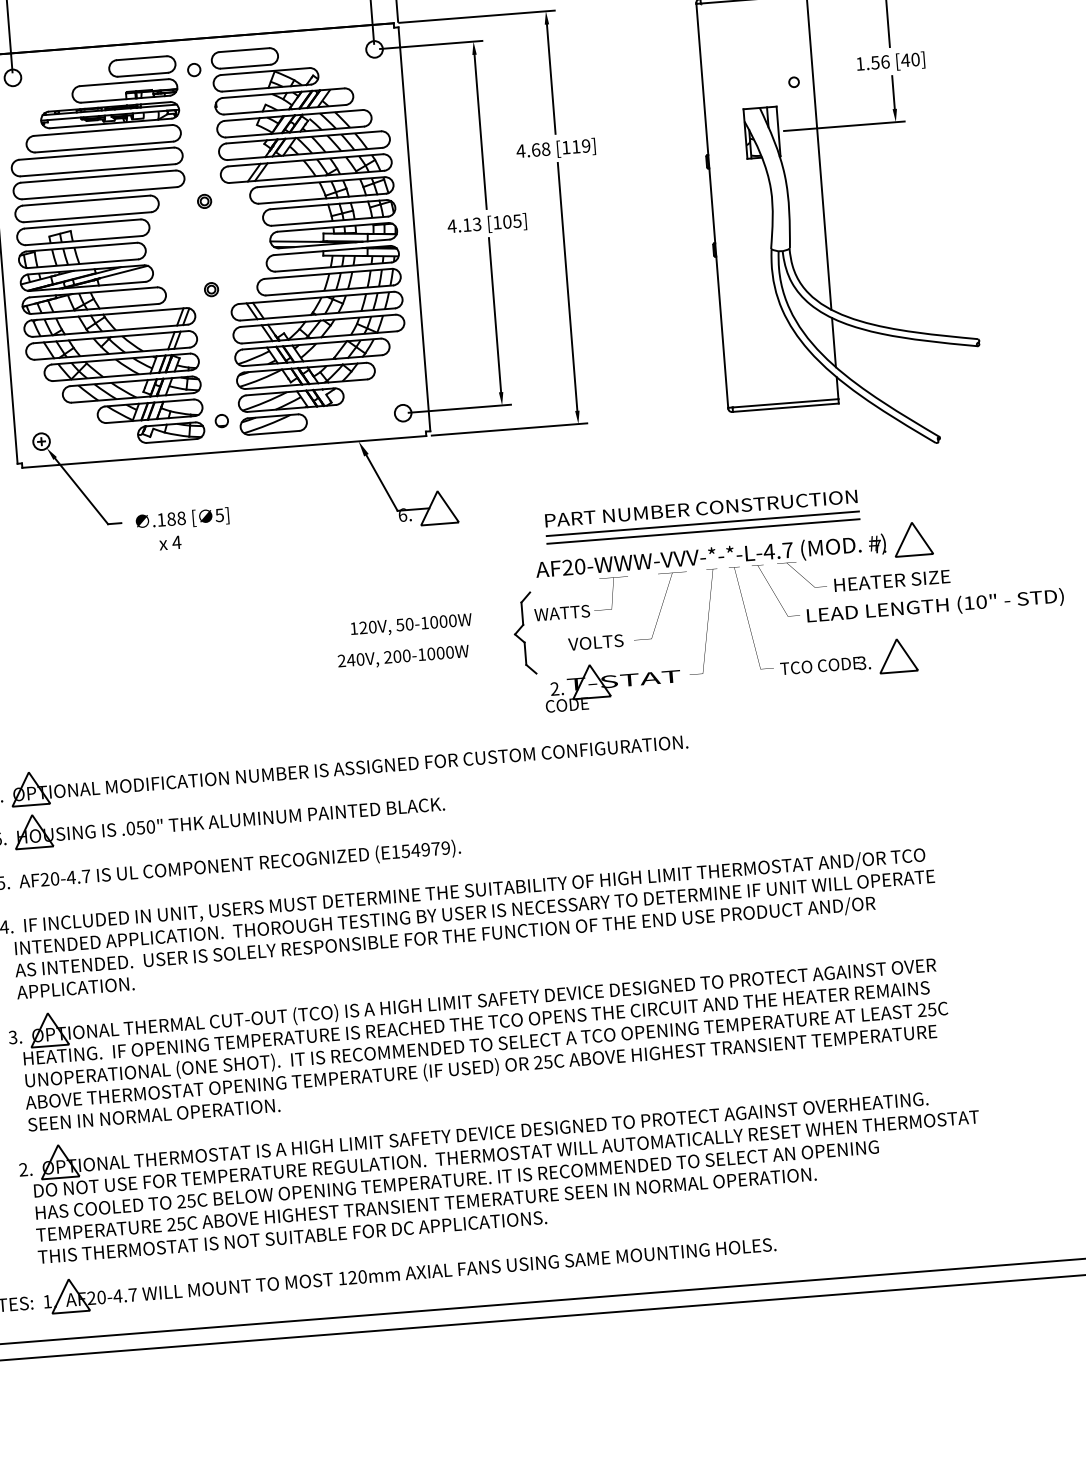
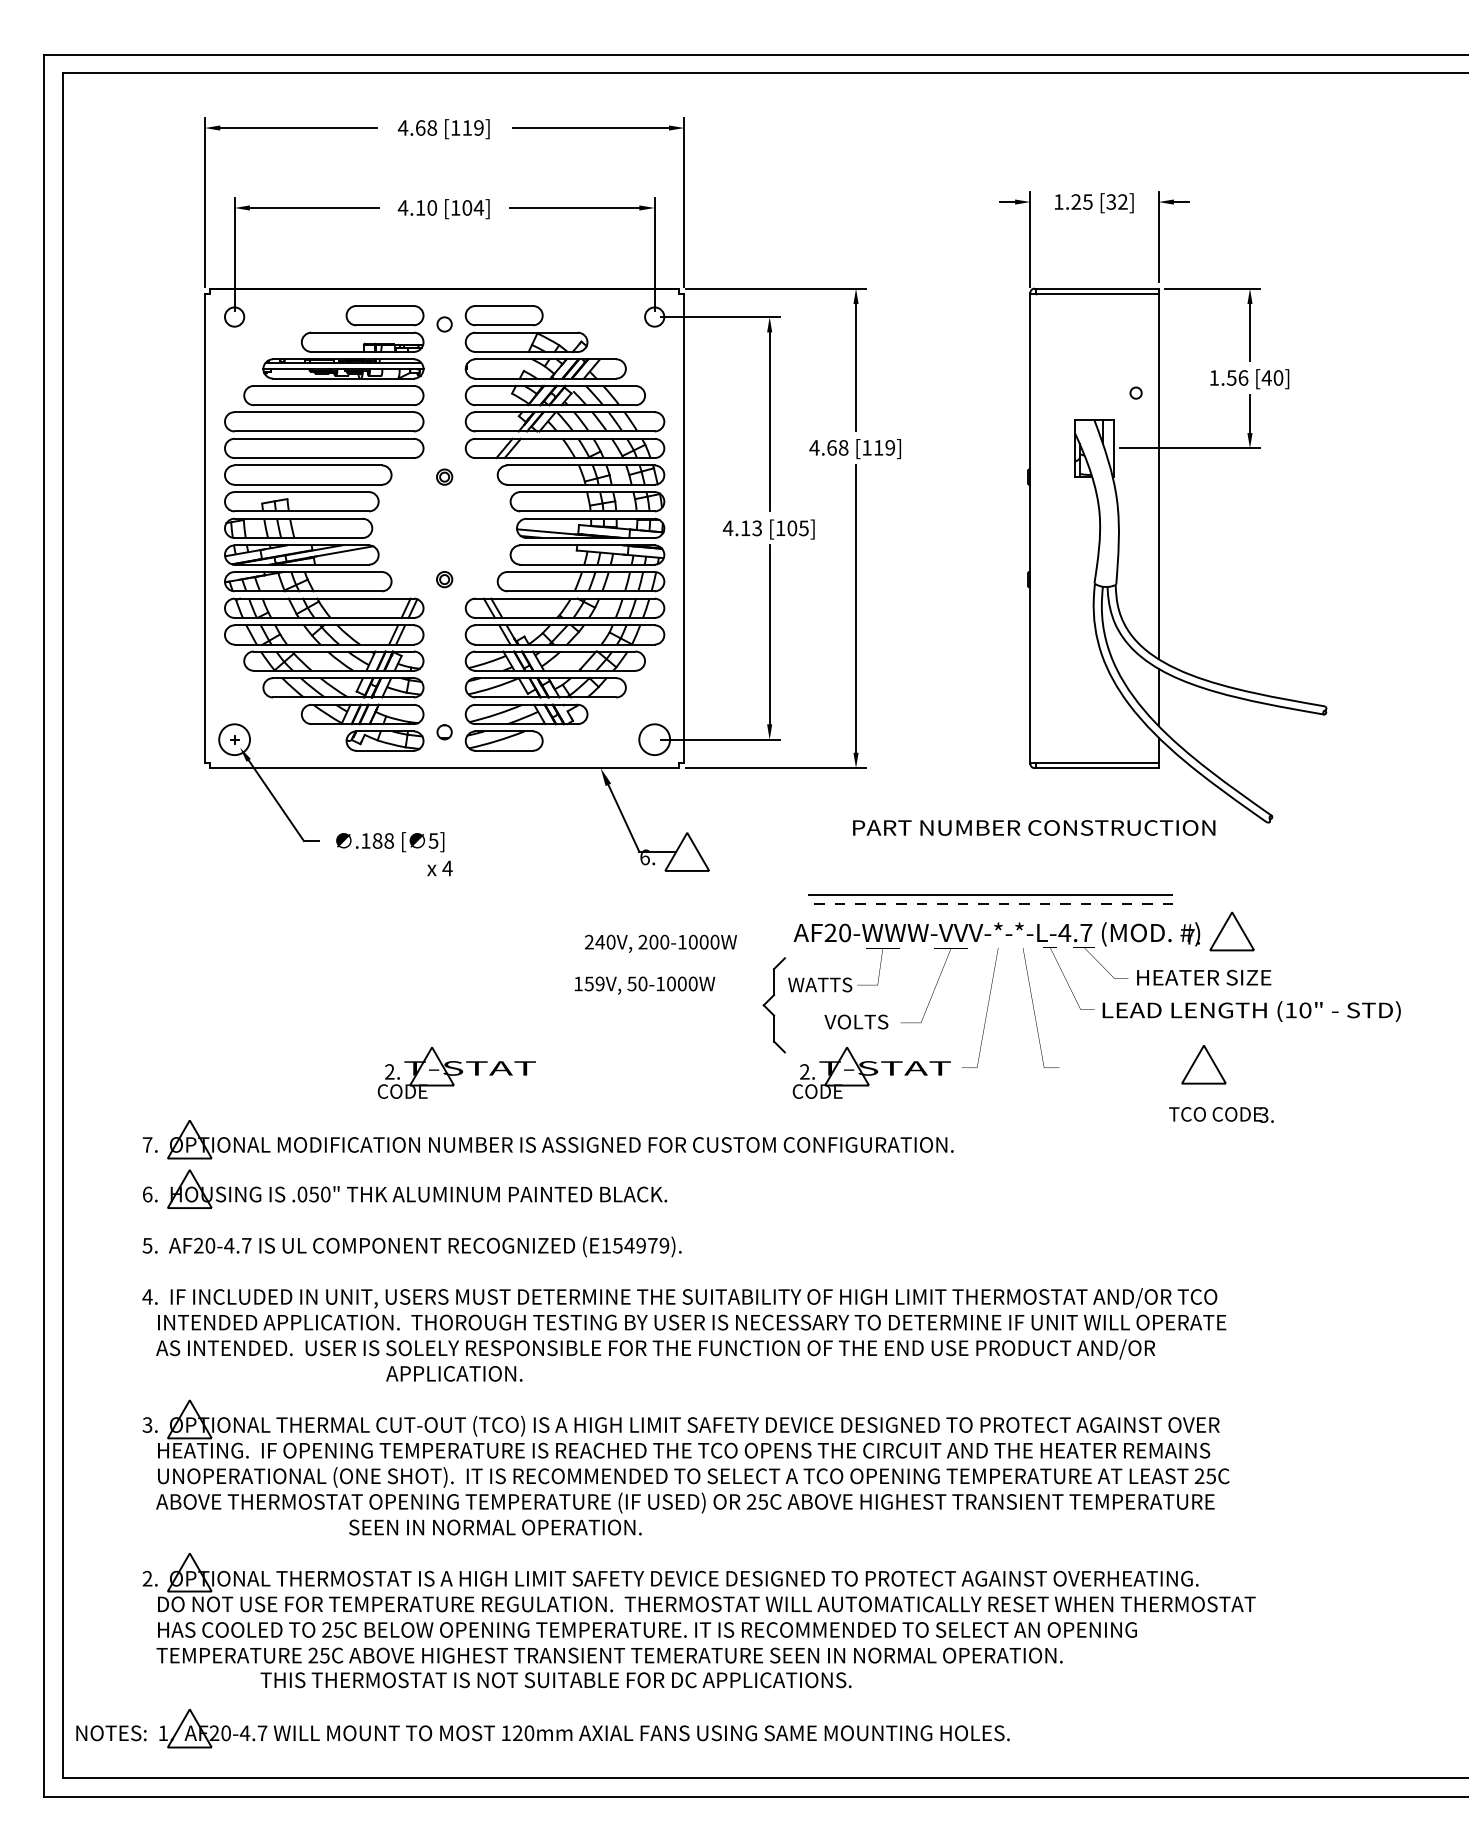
circle: (402, 413) -> (654, 739), size x1.6
circle: (41, 441) -> (234, 739), size x1.6
text: (701, 508) -> (1034, 827), moved
line: (703, 531) -> (990, 903), solid -> dashed
text: (169, 543) -> (439, 868), moved
text: (367, 627) -> (594, 983), 120V, -> 159V,
text: (403, 657) -> (660, 943), moved
text: (825, 665) -> (1221, 1114), moved
part: (255, 713) -> (456, 1072), added
text: (75, 987) -> (454, 1373), moved
text: (154, 1115) -> (495, 1527), moved
text: (292, 1237) -> (555, 1680), moved

